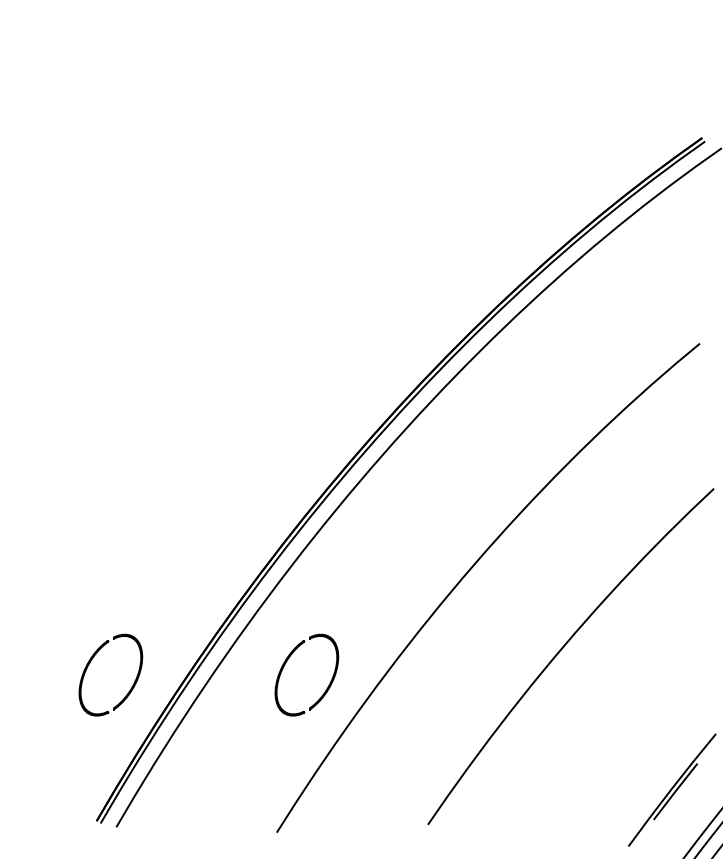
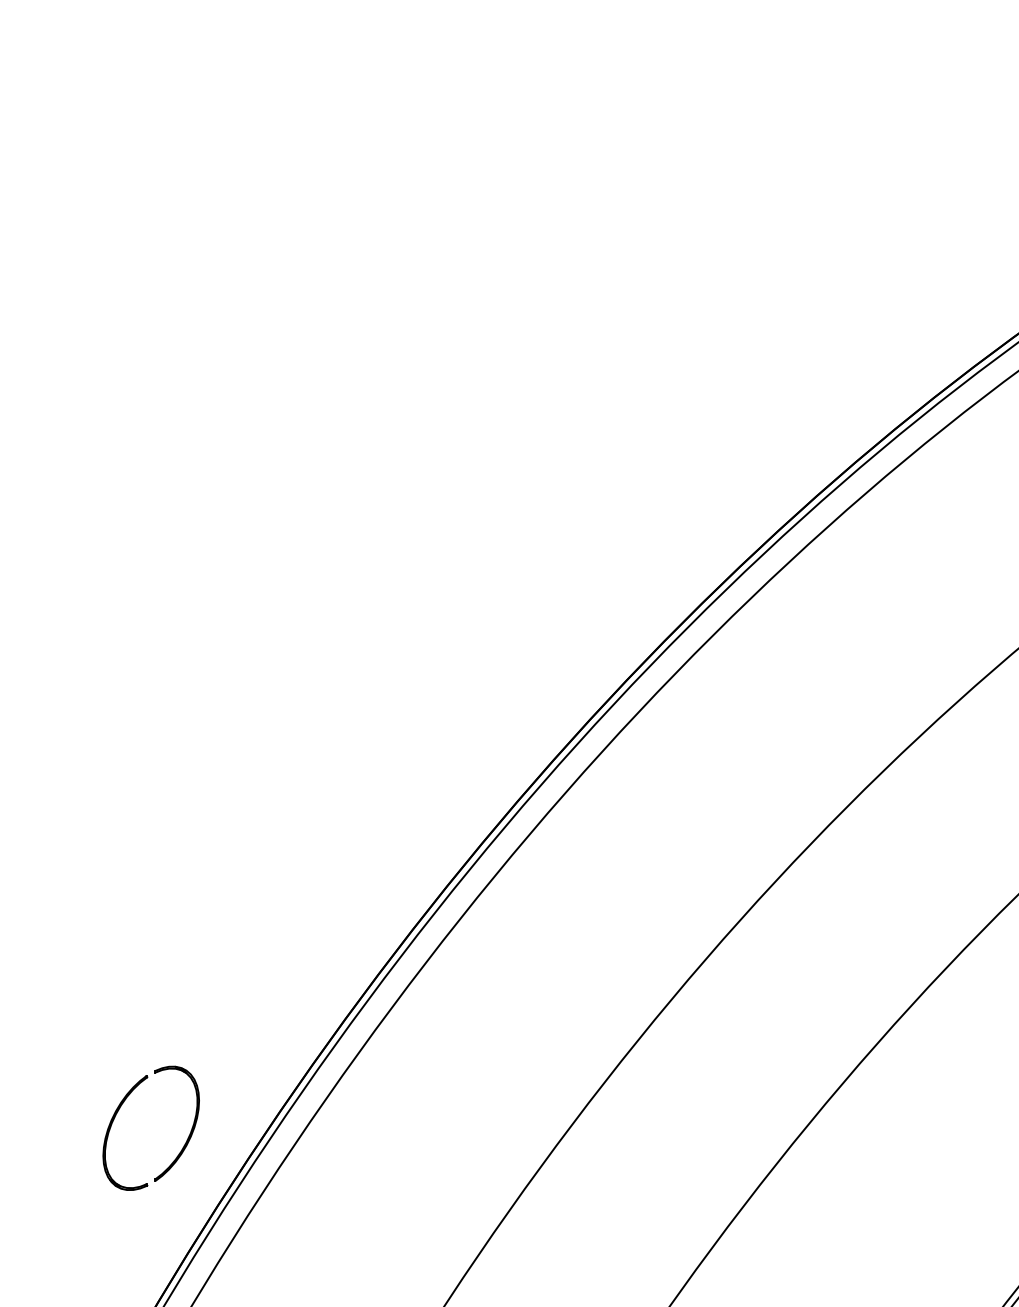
part: (286, 663) -> (419, 1110), removed

